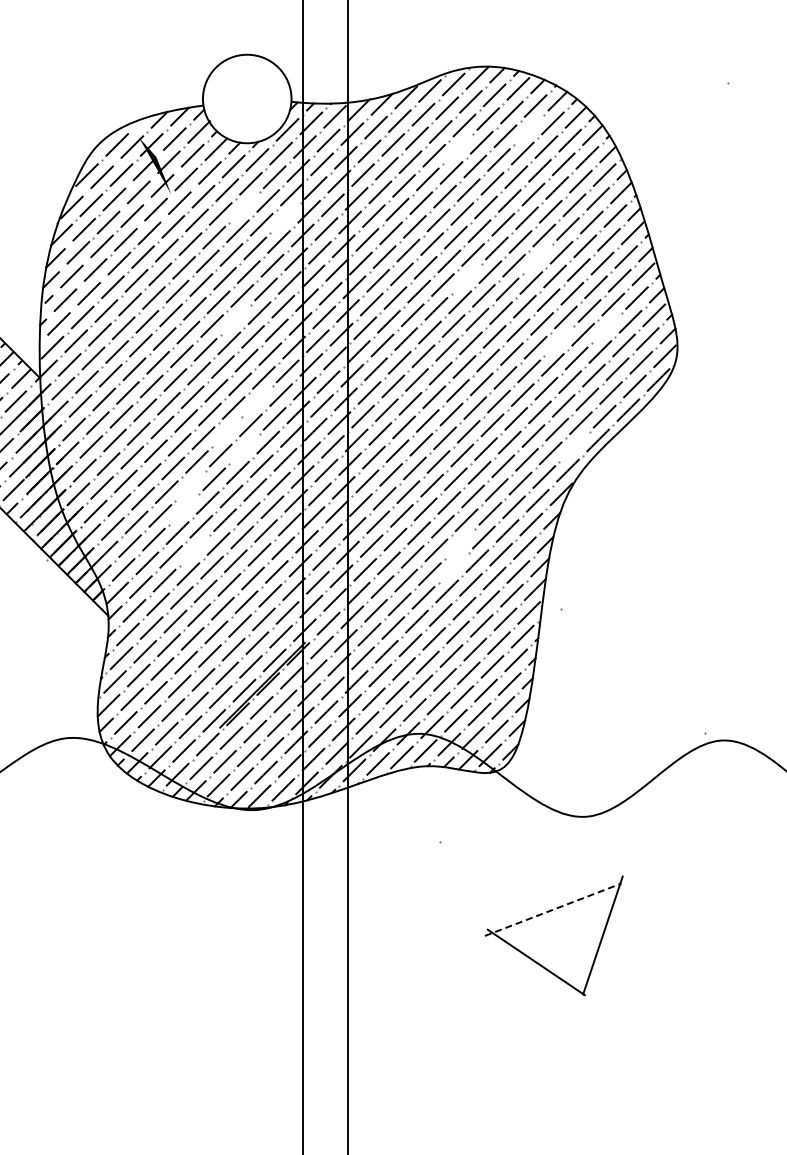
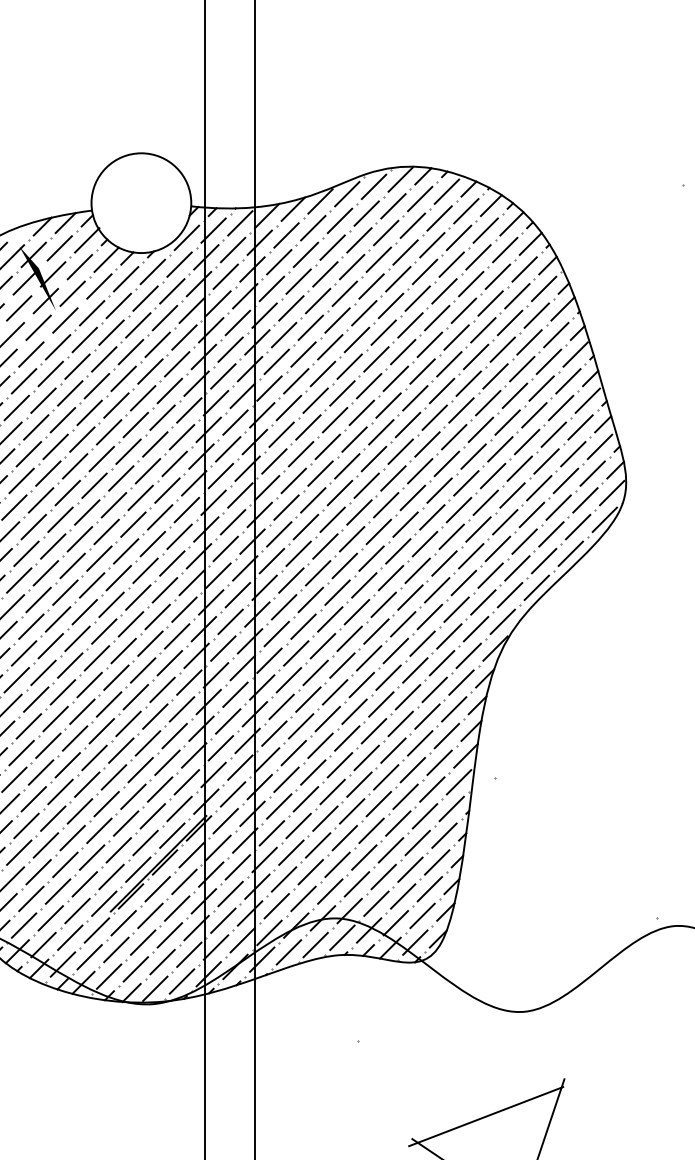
line: (528, 129) -> (458, 237), added
line: (457, 149) -> (378, 260), added
line: (244, 207) -> (138, 325), added
line: (285, 218) -> (184, 337), added
line: (537, 259) -> (468, 384), added
line: (466, 278) -> (388, 405), added
line: (235, 319) -> (128, 451), added
line: (606, 328) -> (546, 461), added
line: (559, 340) -> (493, 475), added
line: (257, 401) -> (152, 544), added
line: (227, 431) -> (119, 577), added
line: (574, 446) -> (510, 594), added
line: (244, 448) -> (138, 596), added
line: (190, 485) -> (77, 638), added
line: (183, 509) -> (69, 665), added
line: (459, 543) -> (380, 703), added
line: (194, 550) -> (81, 711), added
line: (453, 567) -> (373, 731), added
line: (553, 909) -> (486, 1116), dashed -> solid

